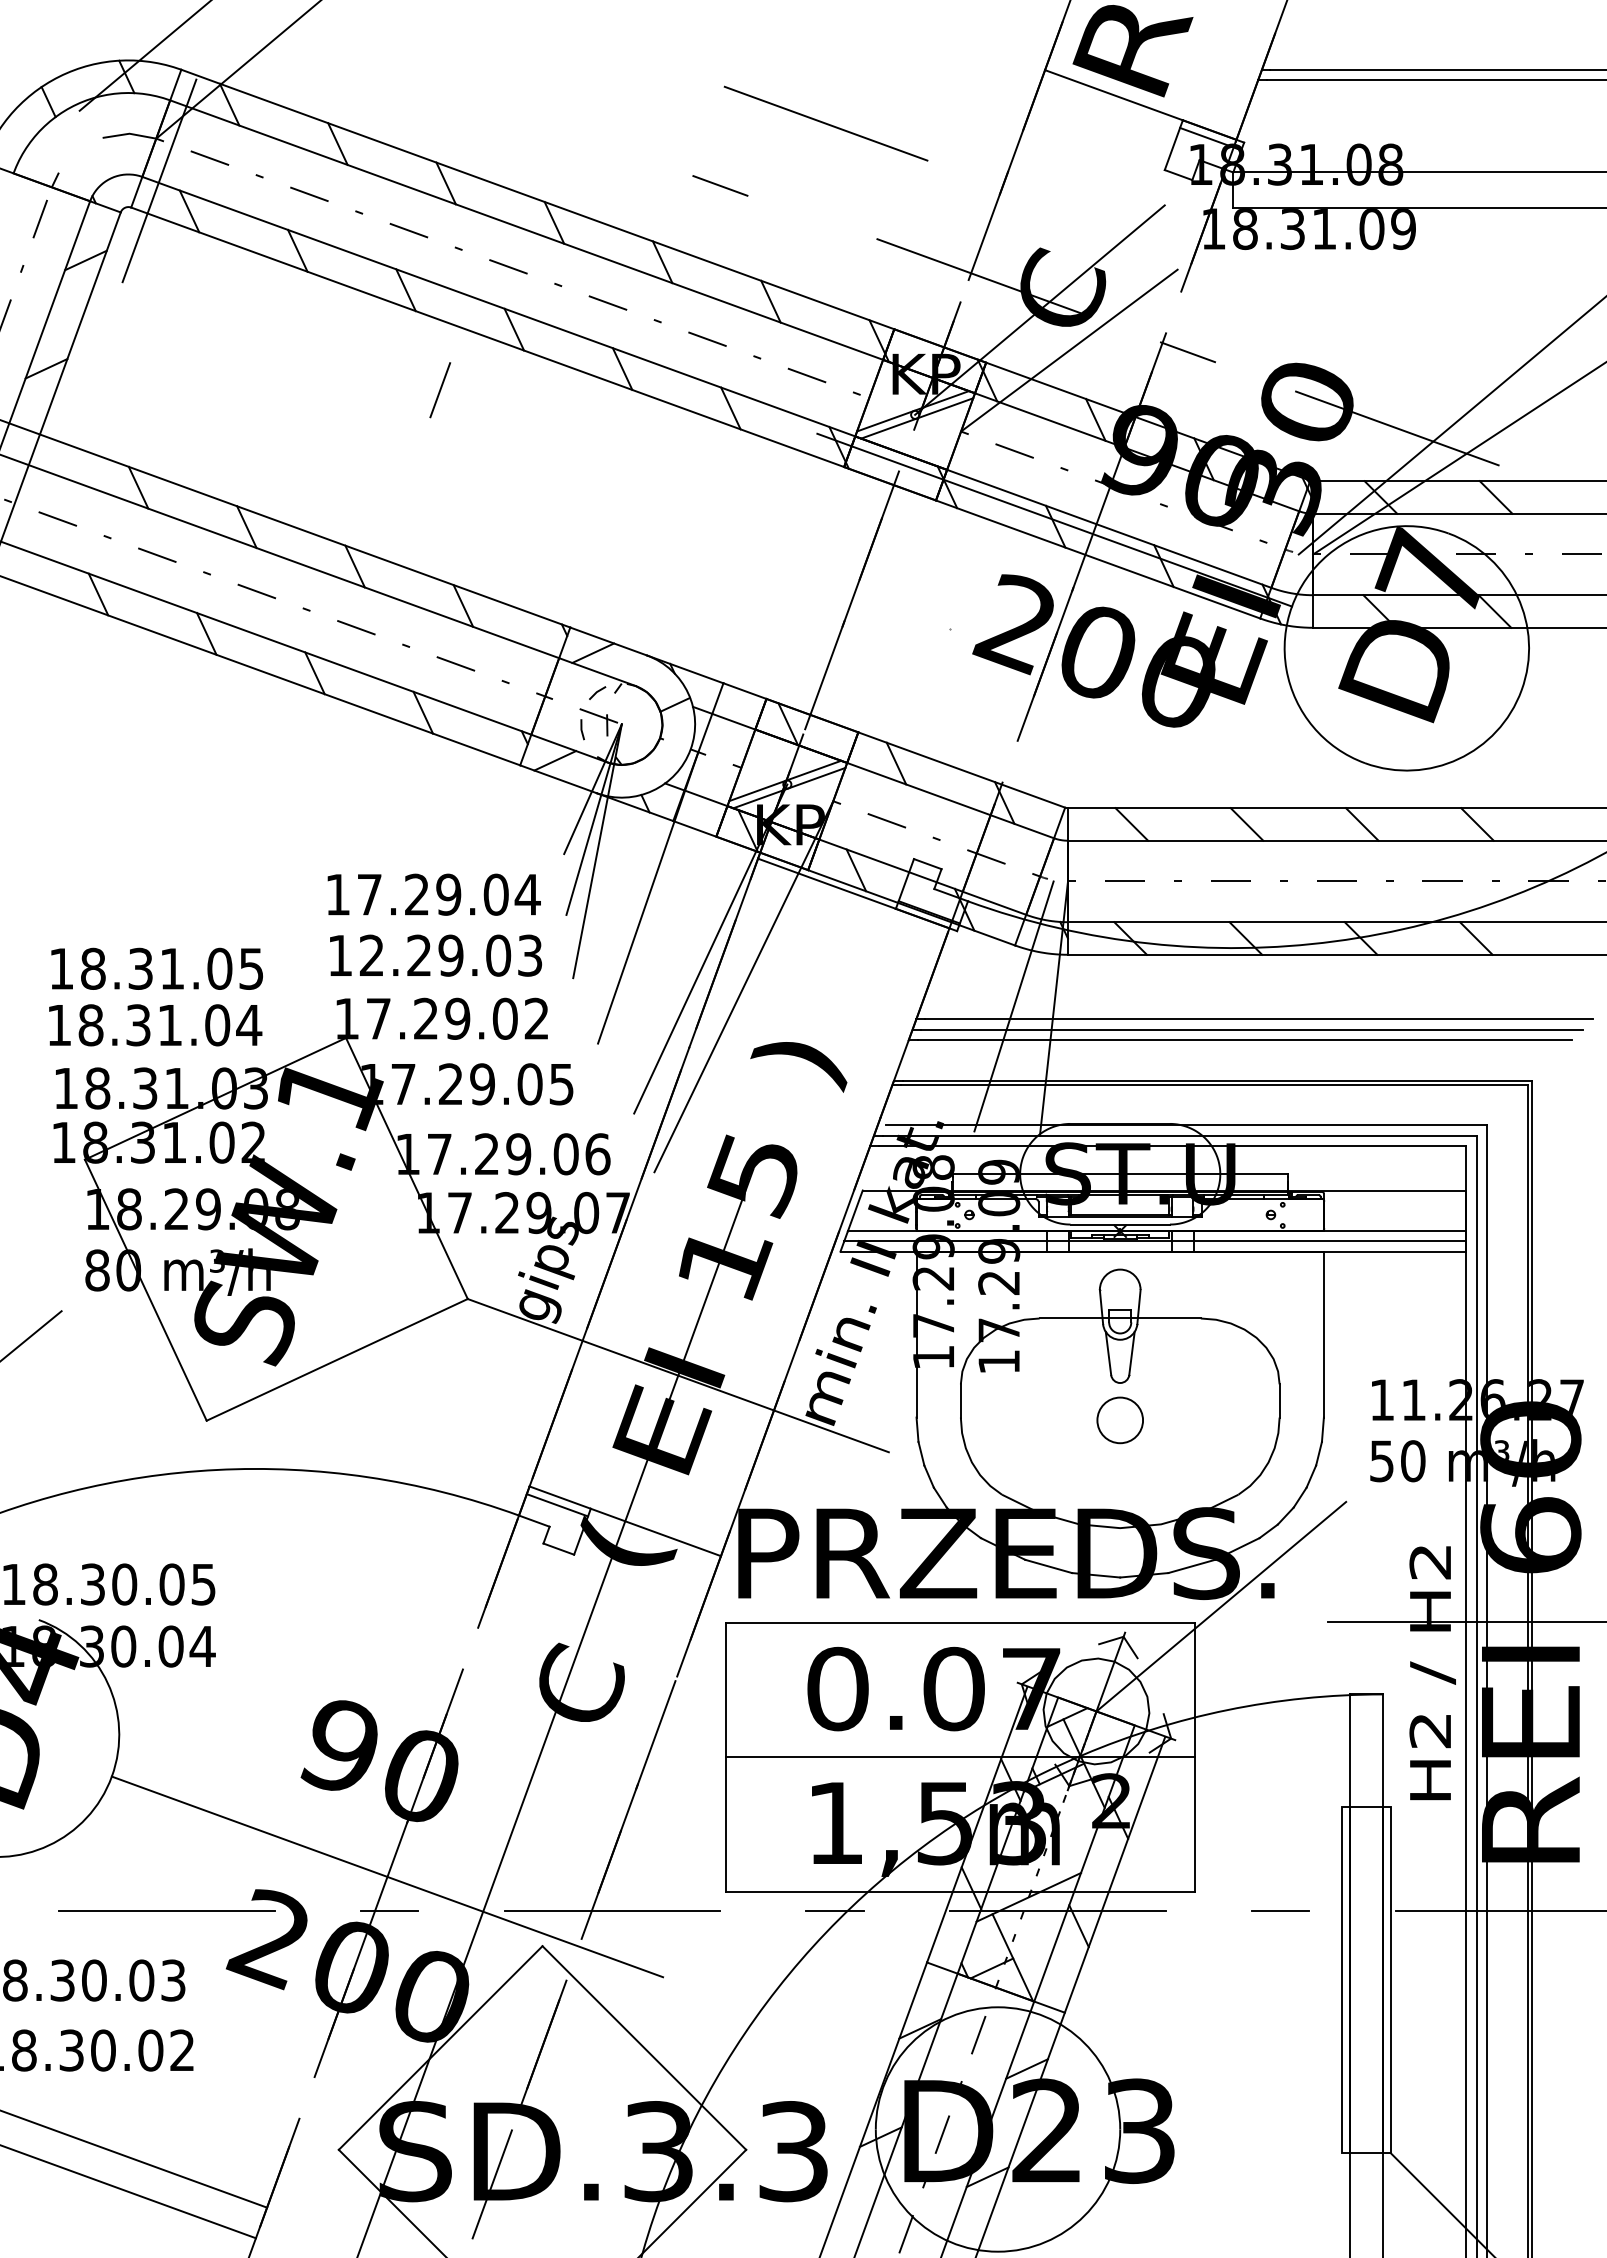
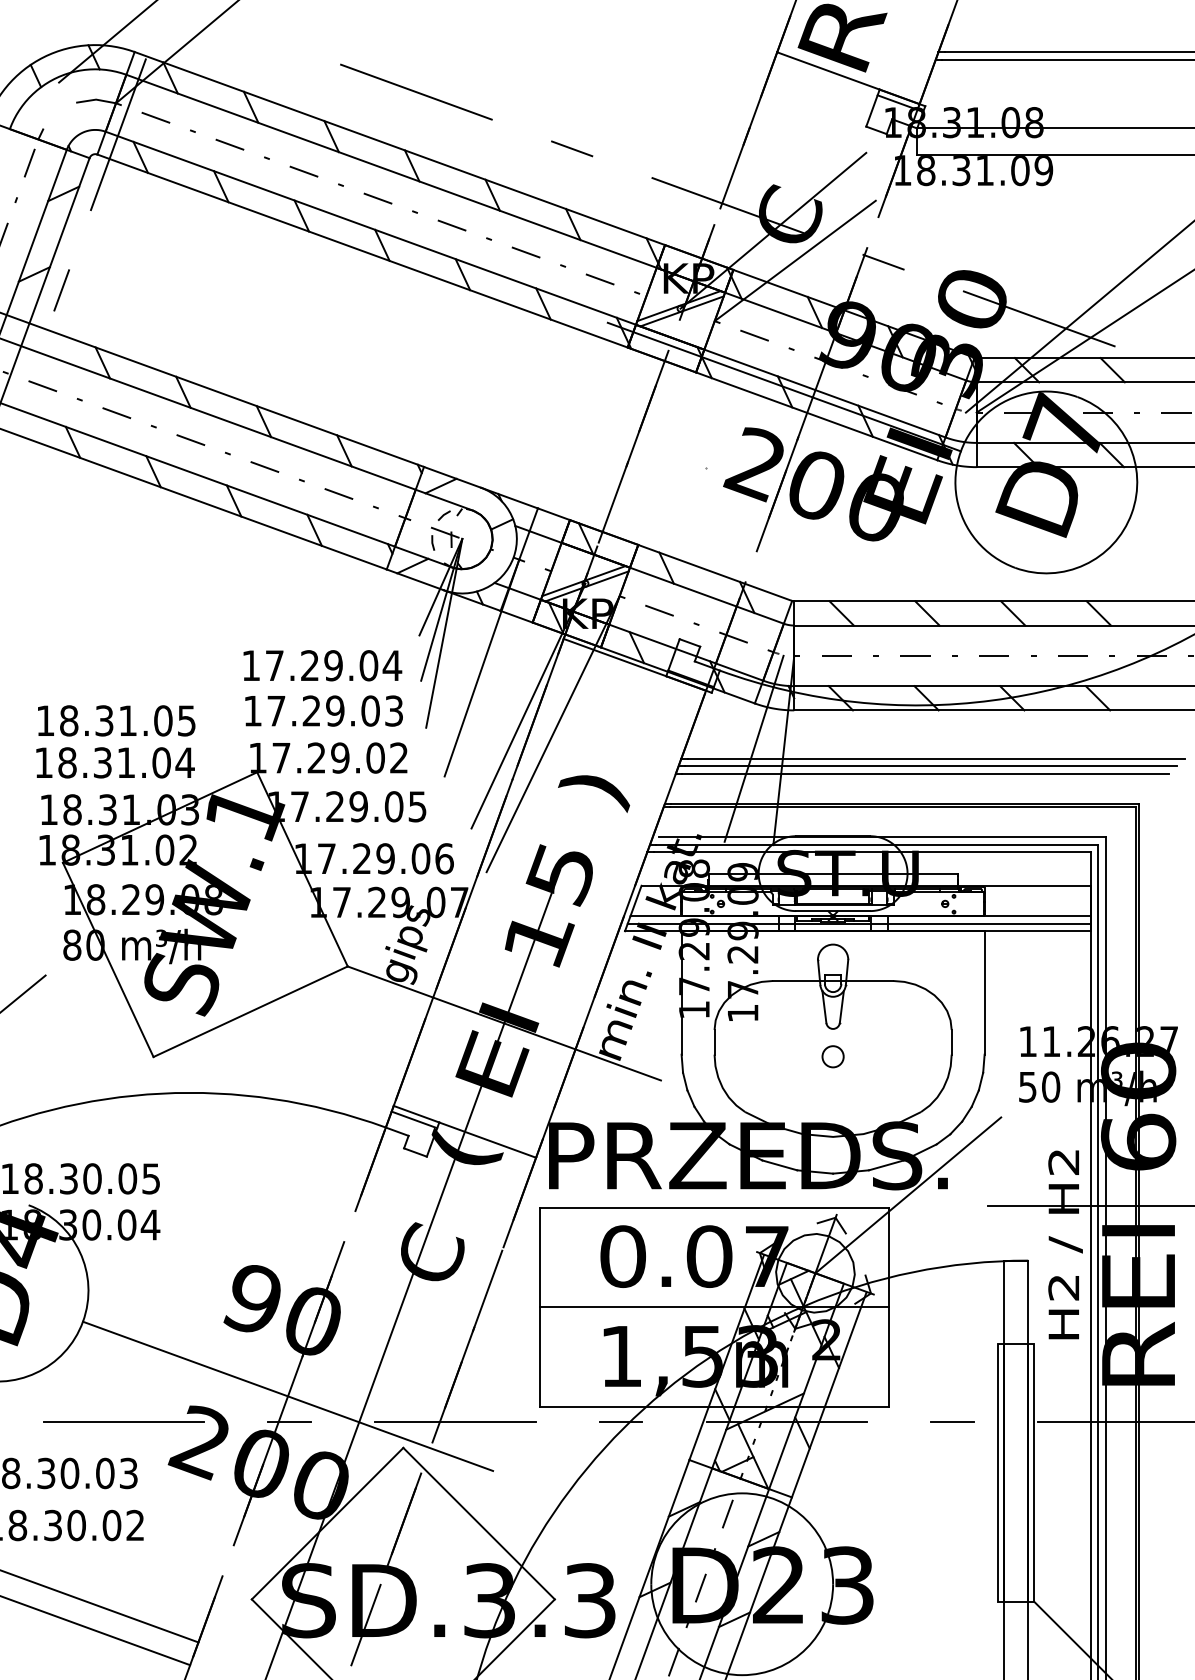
line: (825, 123) -> (415, 92), moved
line: (720, 185) -> (572, 148), moved
line: (440, 390) -> (61, 290), moved
text: (371, 954) -> (276, 710), 12.29.03 -> 17.29.03
circle: (1119, 1420) -> (832, 1056), size x0.62

